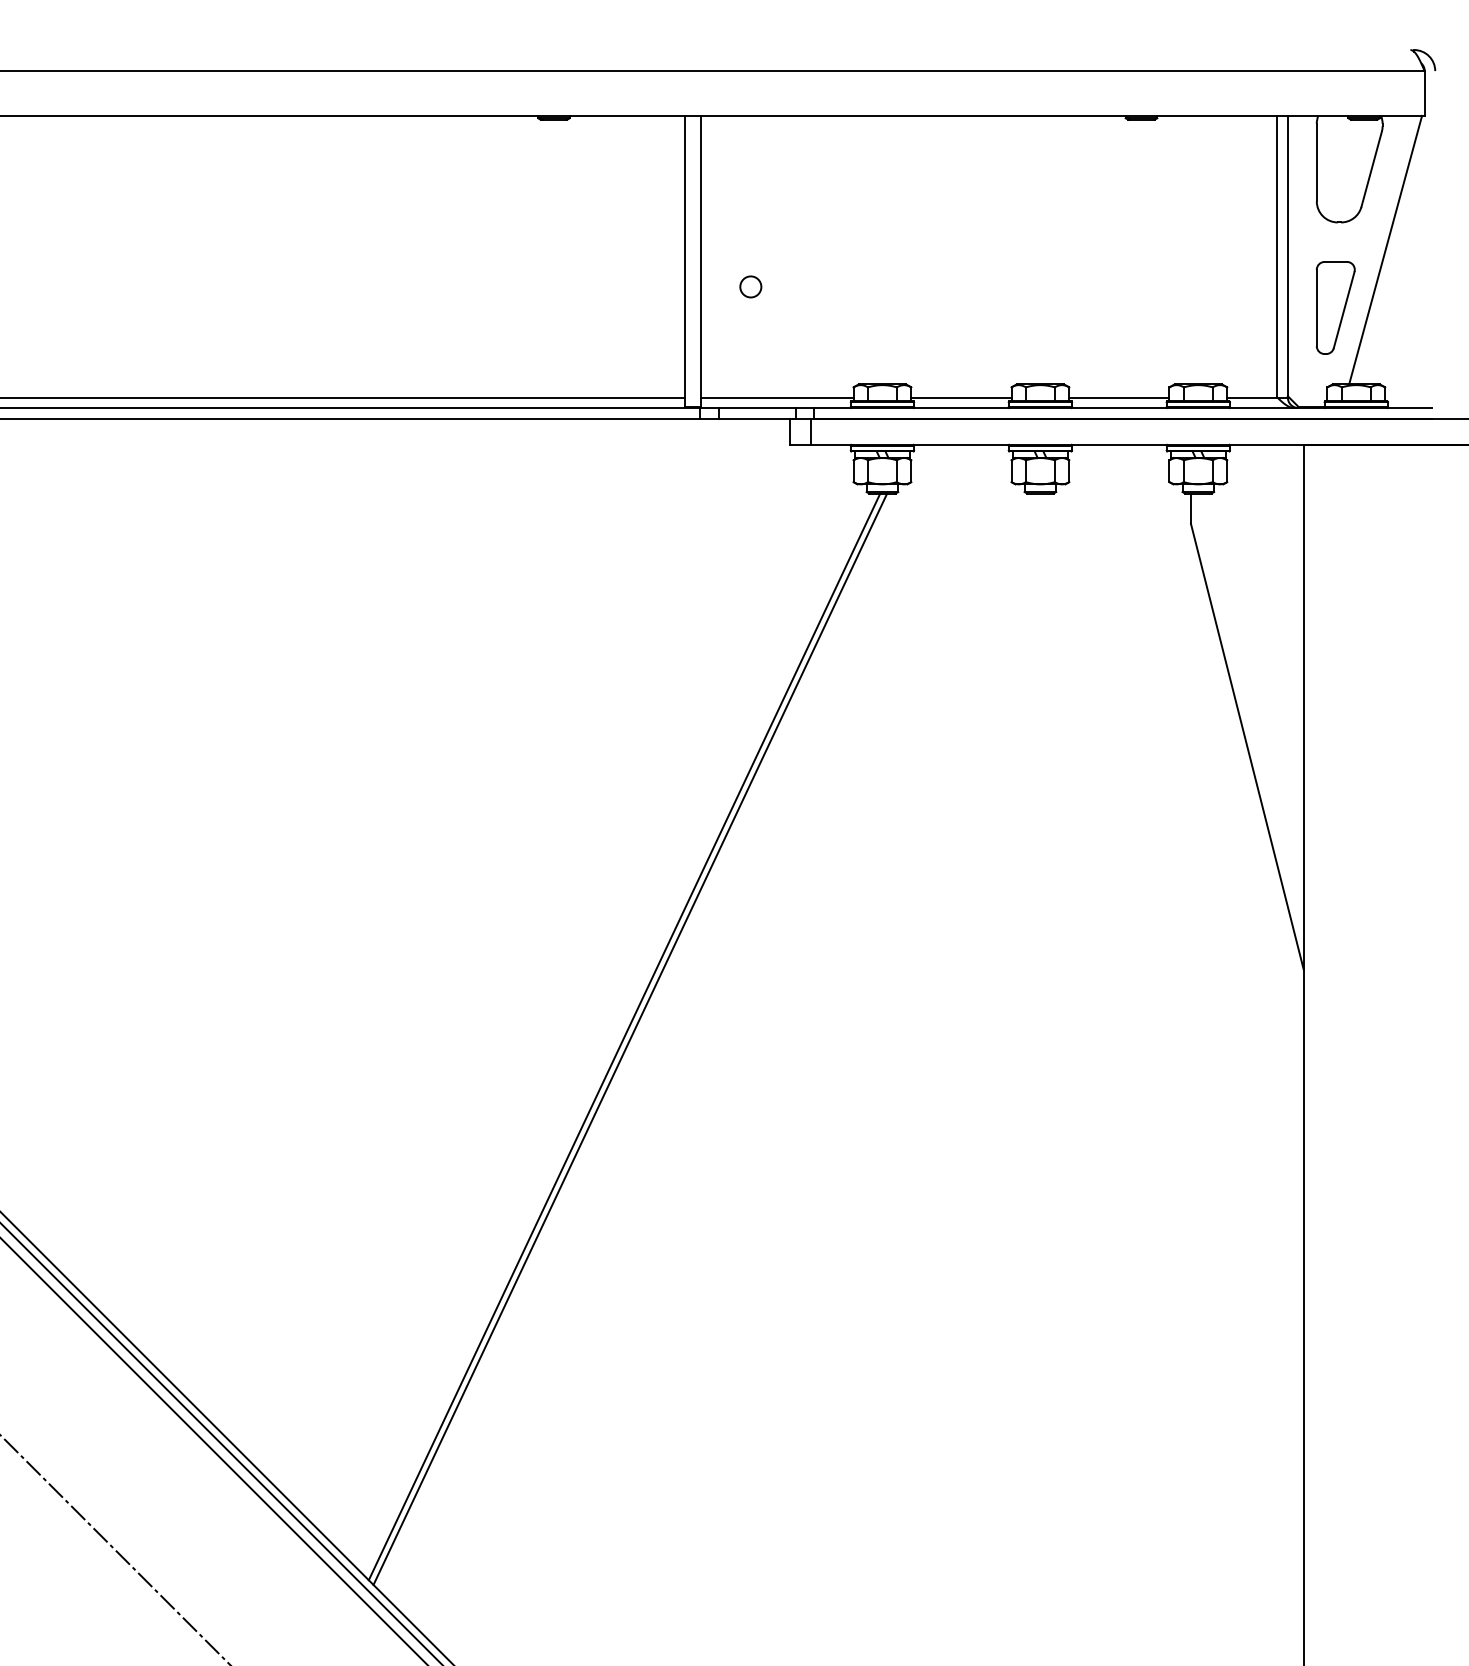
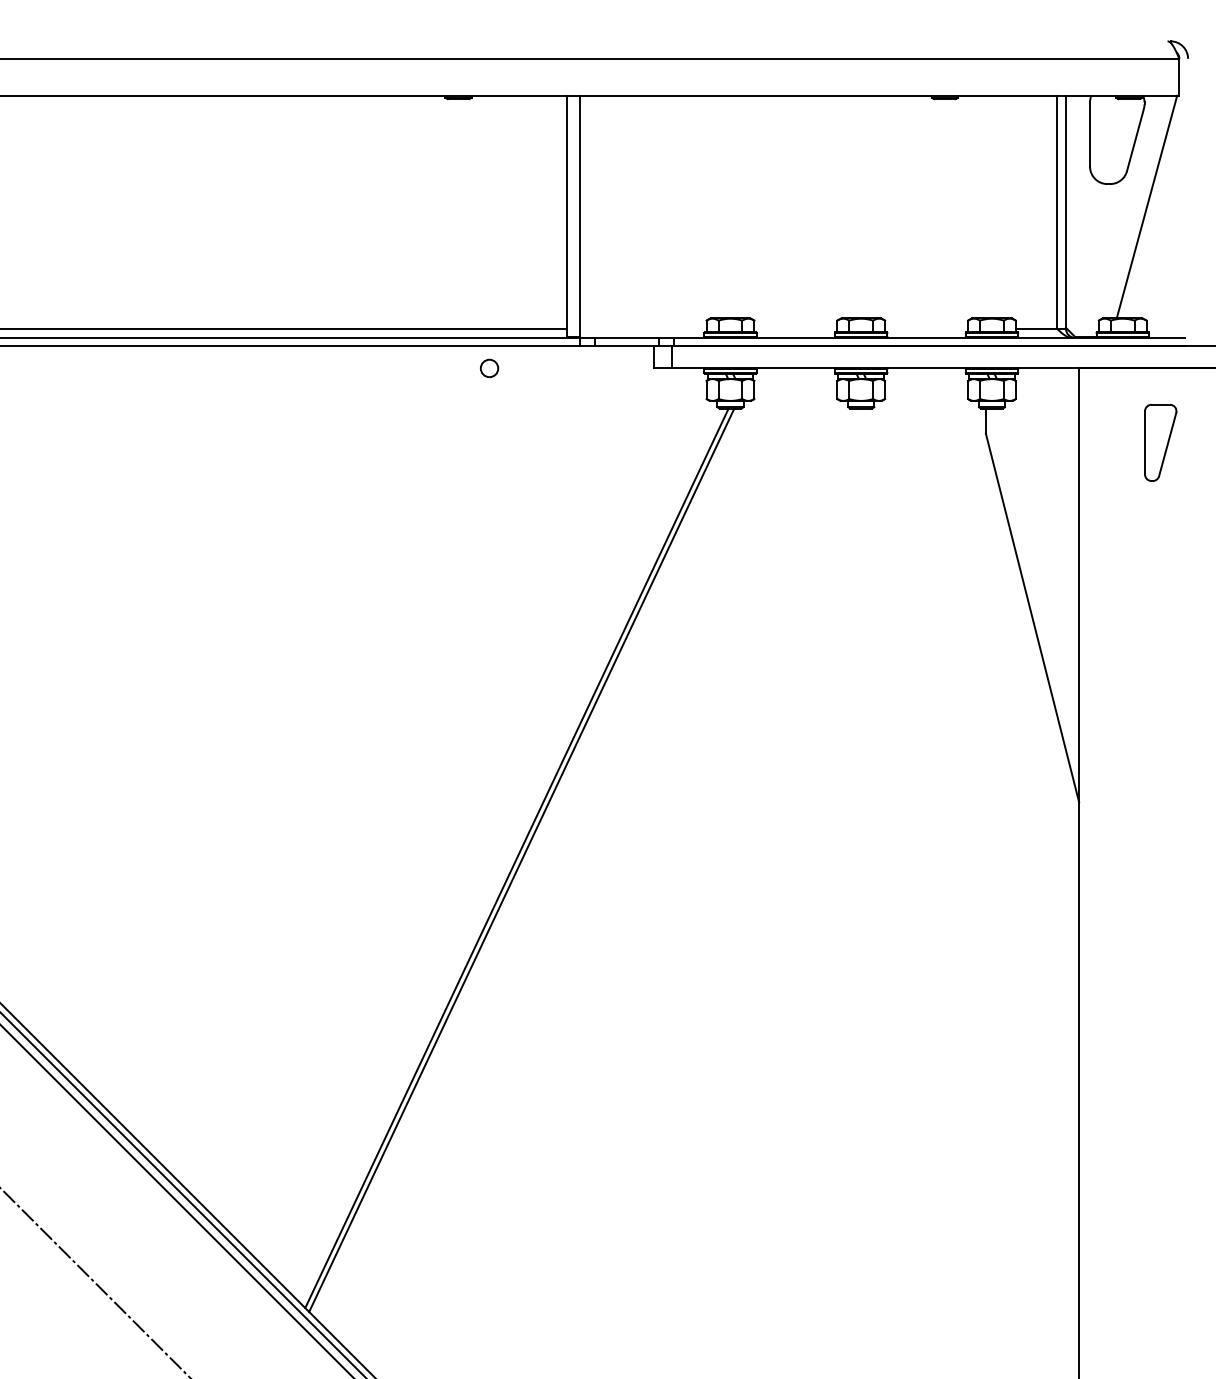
circle: (750, 286) -> (489, 368), moved
part: (1335, 307) -> (1160, 442), moved
line: (777, 396) -> (643, 328), removed
line: (961, 396) -> (795, 328), removed
line: (1119, 396) -> (926, 328), removed

